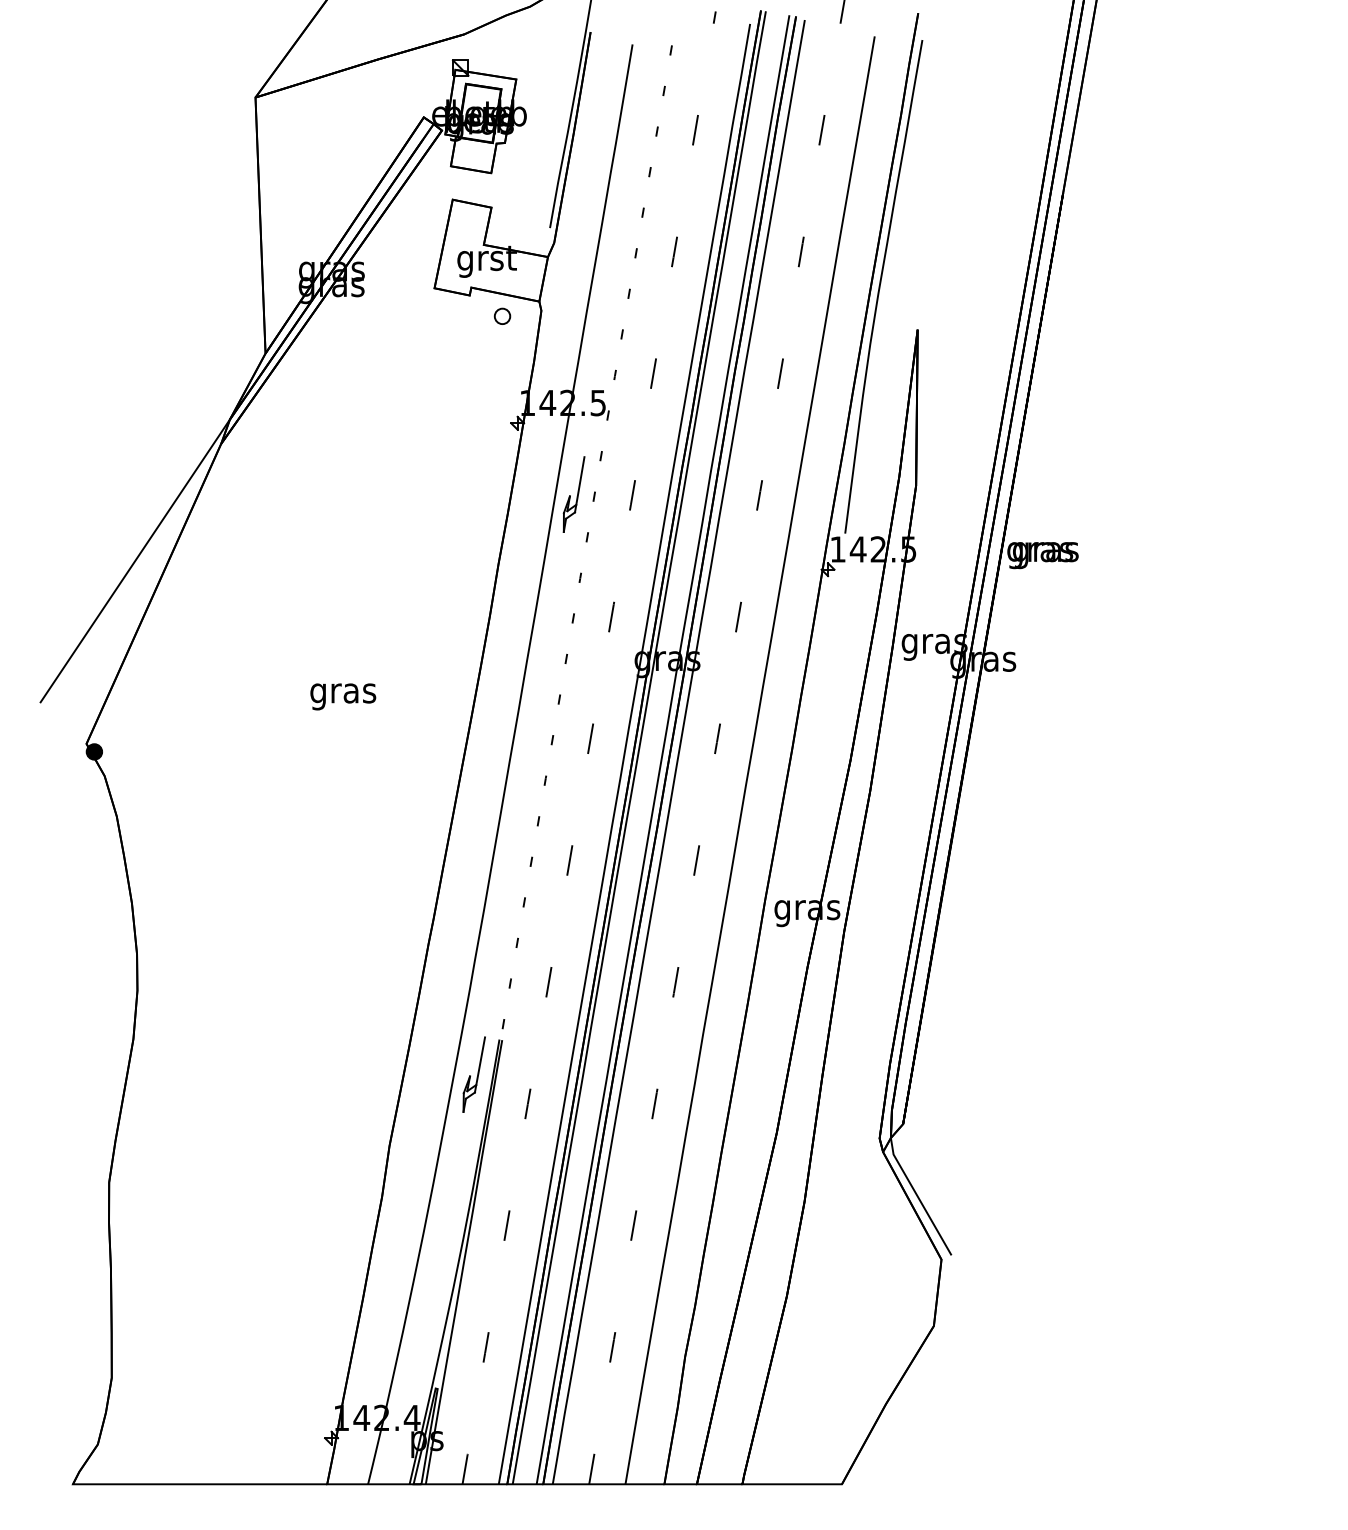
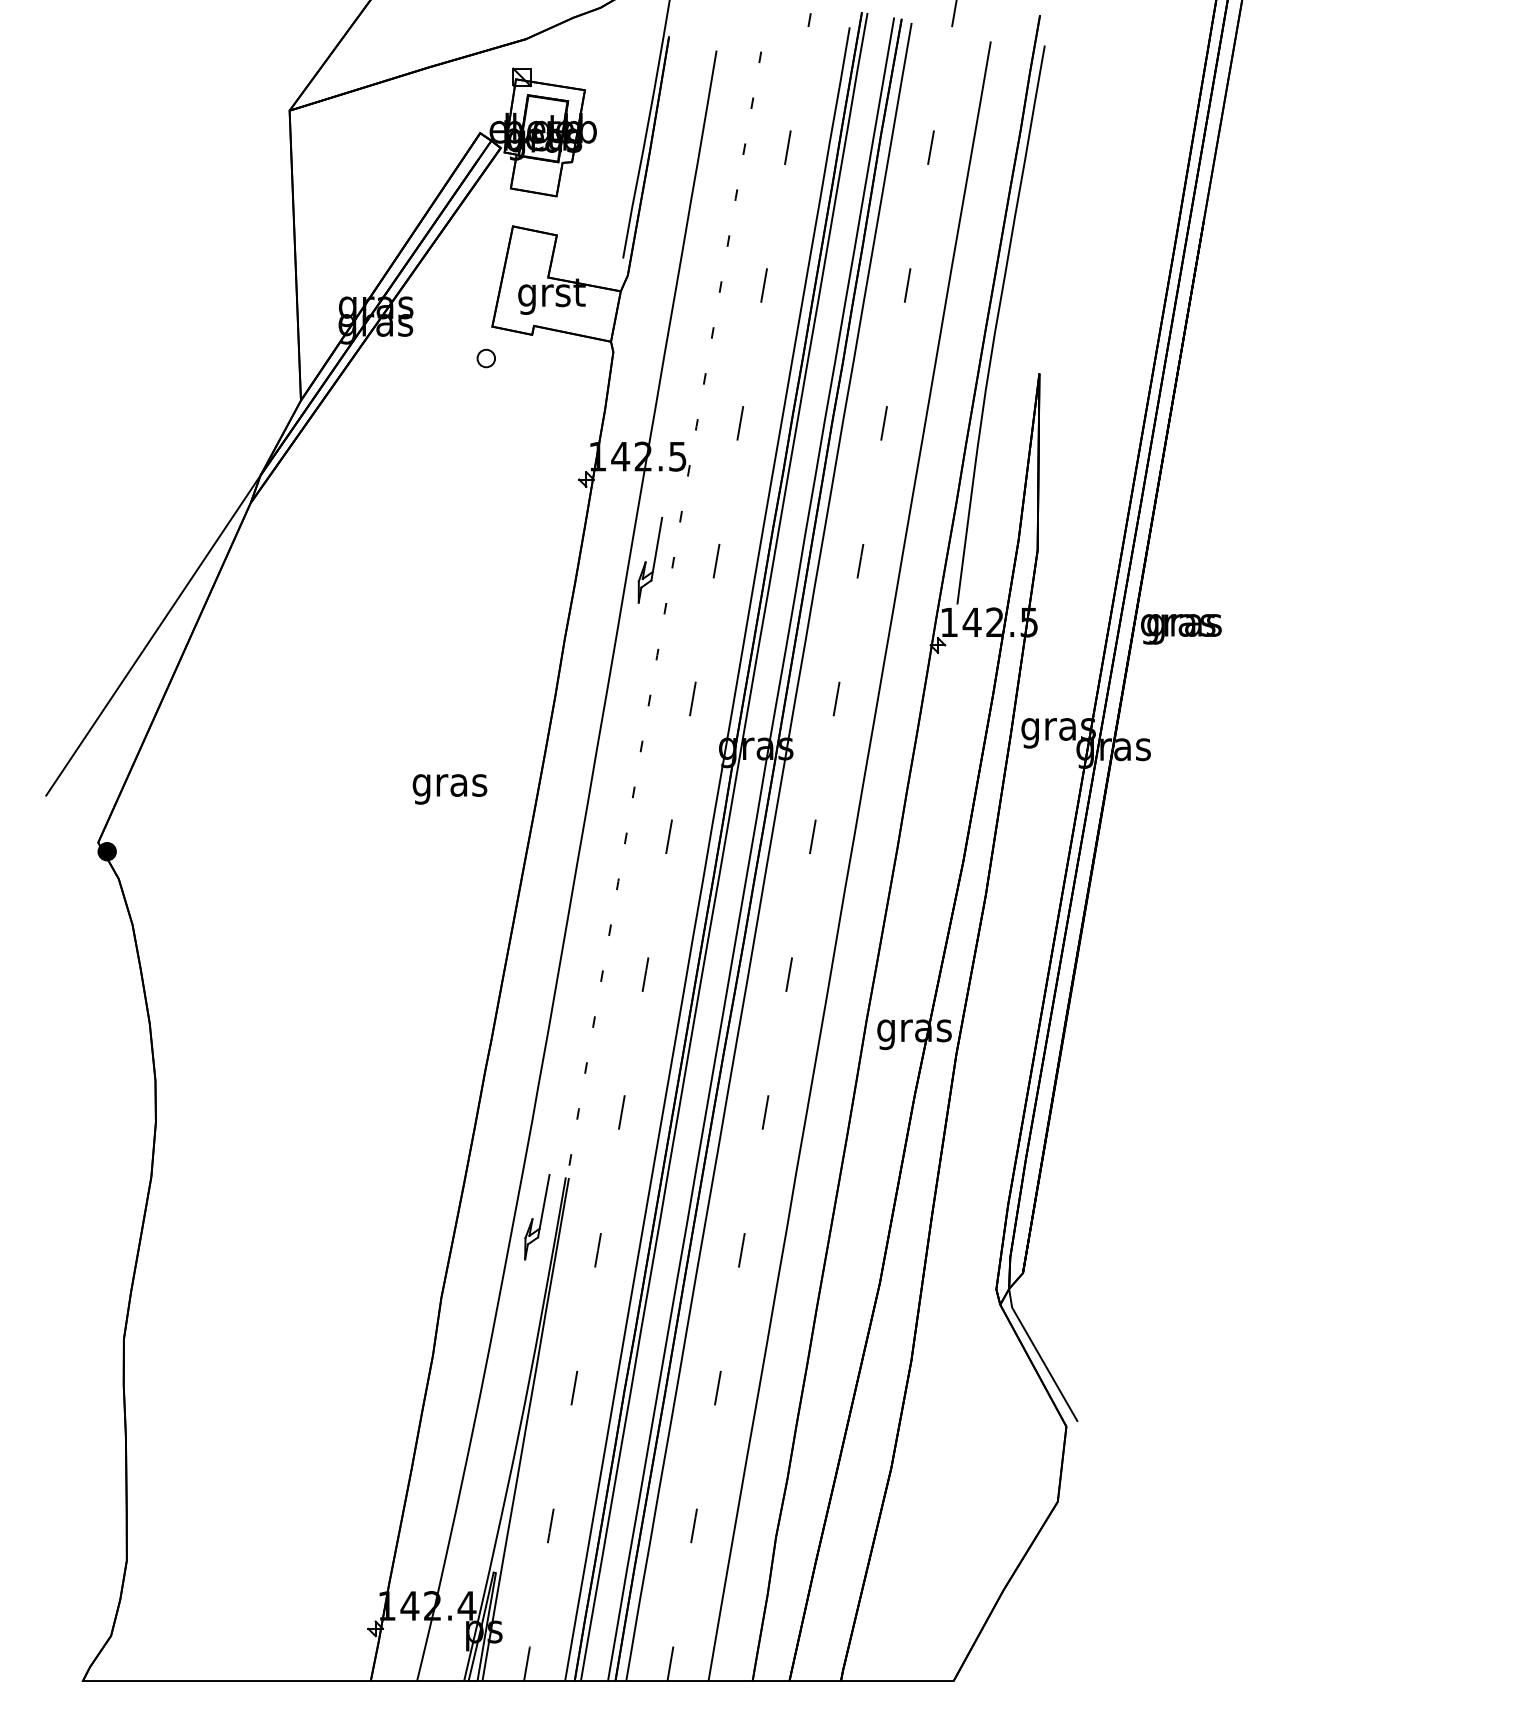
part: (501, 316) -> (485, 358), moved
text: (342, 697) -> (449, 789), moved

